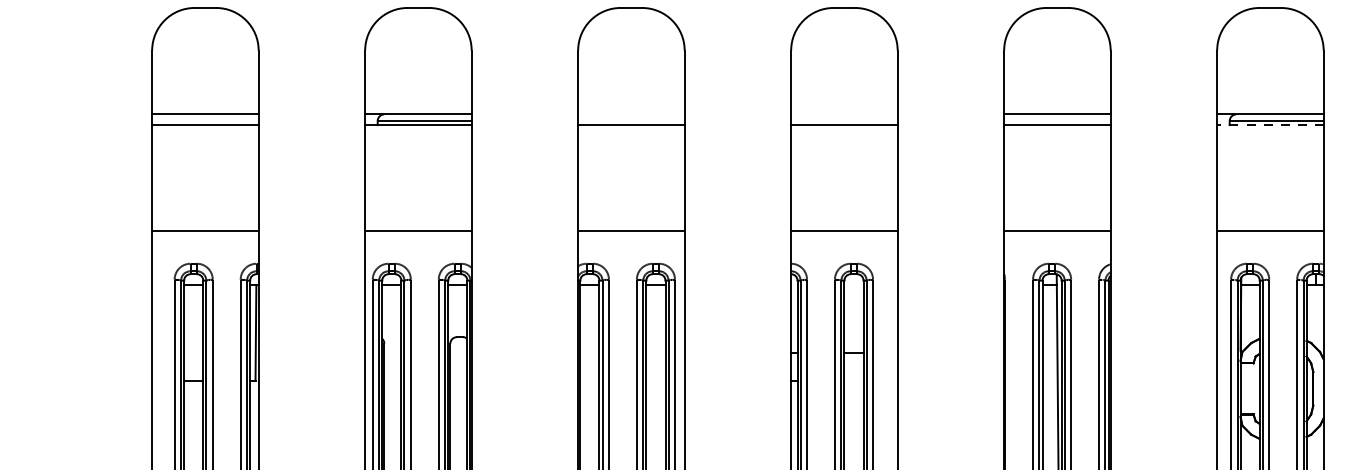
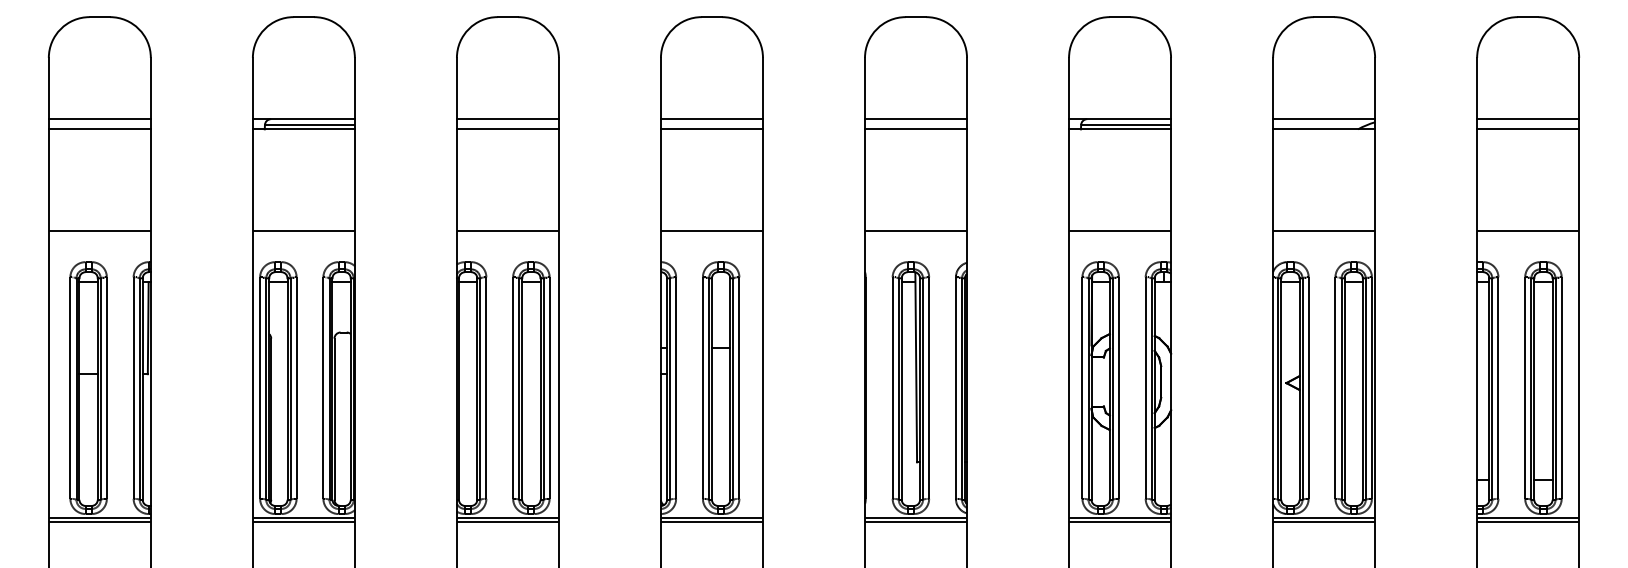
line: (630, 114) -> (507, 119), added
line: (843, 114) -> (711, 119), added
line: (1269, 125) -> (1119, 129), dashed -> solid

